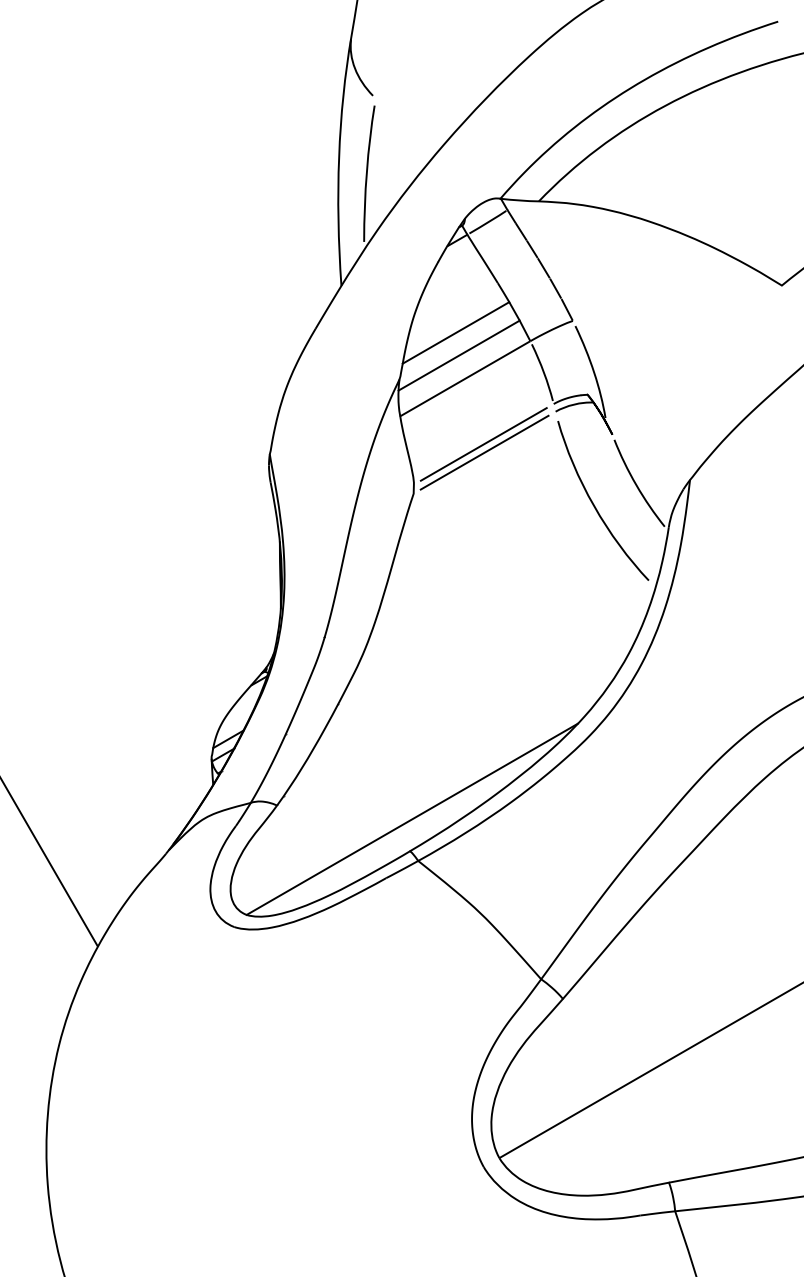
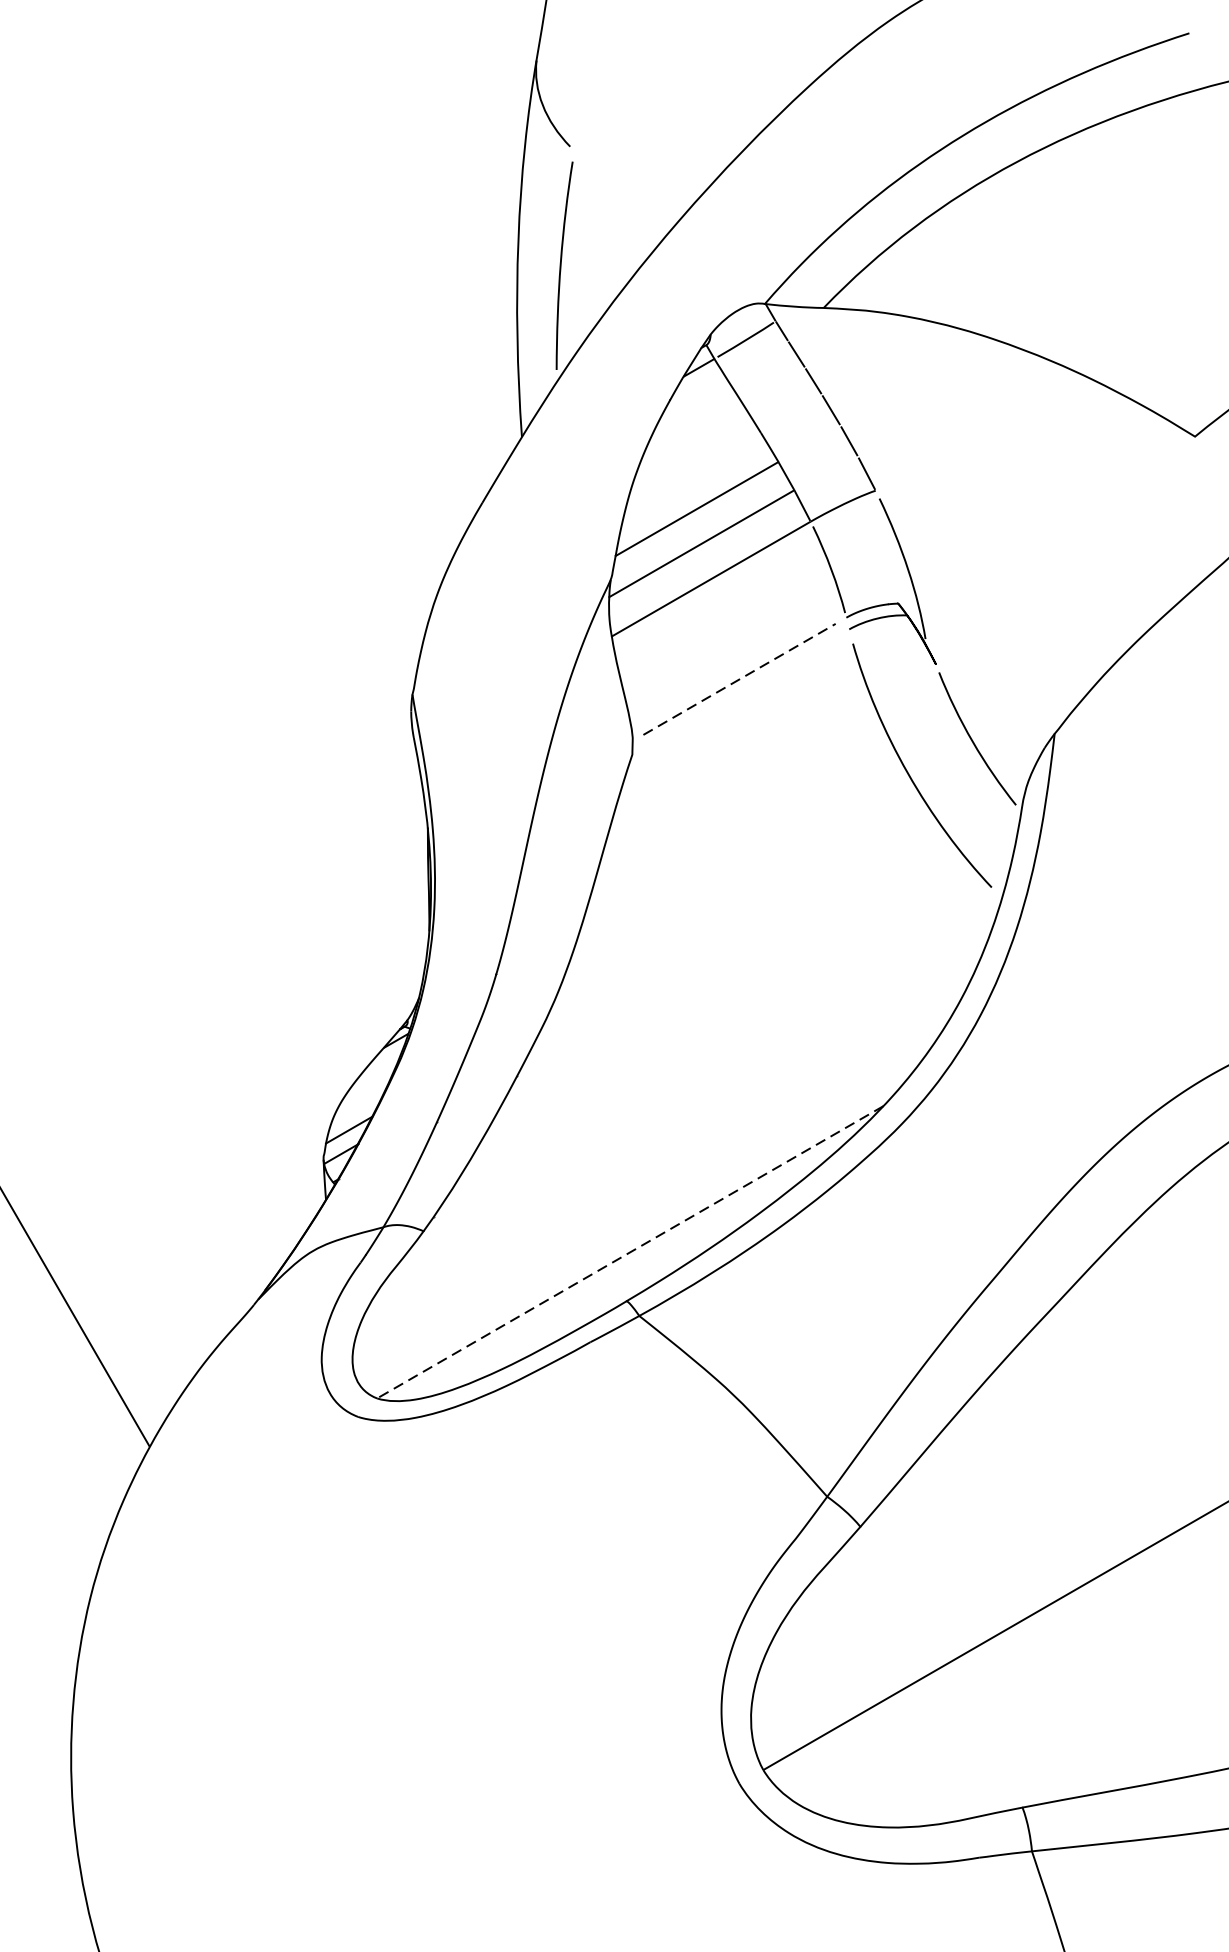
line: (483, 444) -> (739, 679), solid -> dashed
line: (484, 452) -> (740, 691), removed
line: (411, 819) -> (629, 1252), solid -> dashed

